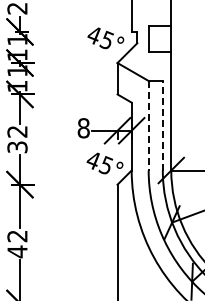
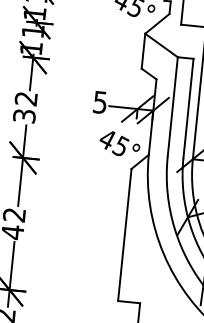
line: (148, 125) -> (172, 106), dashed -> solid
line: (162, 125) -> (188, 108), dashed -> solid
text: (83, 128) -> (99, 102), 8 -> 5

